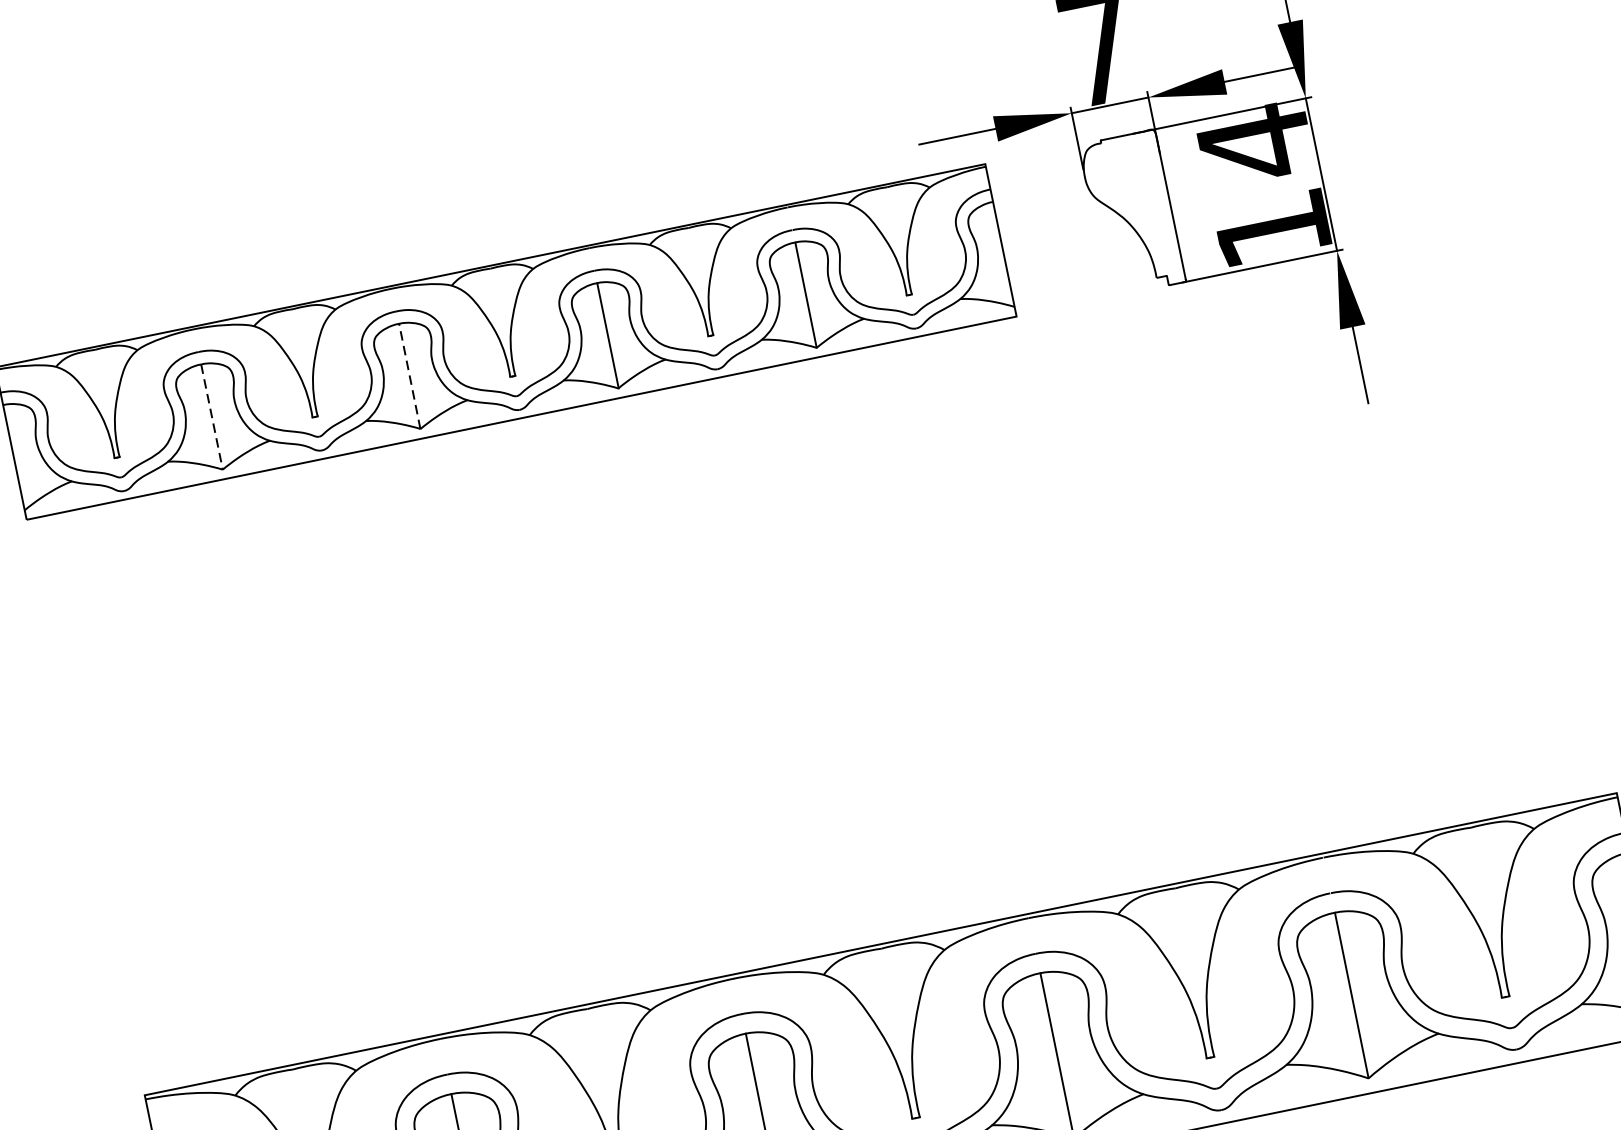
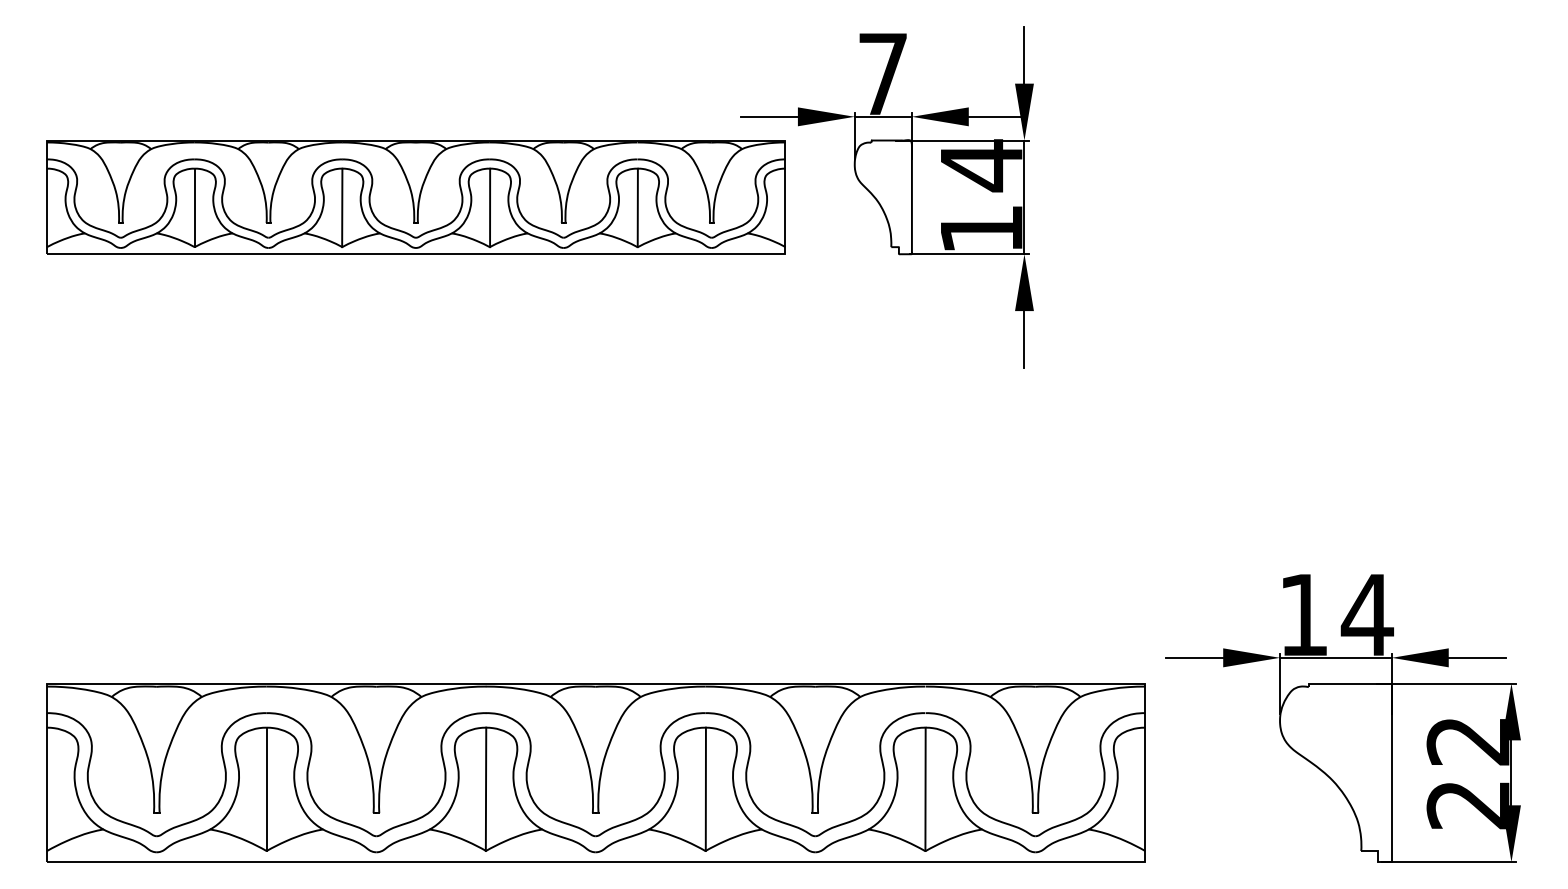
line: (409, 375) -> (342, 207), dashed -> solid
line: (211, 417) -> (194, 208), dashed -> solid

